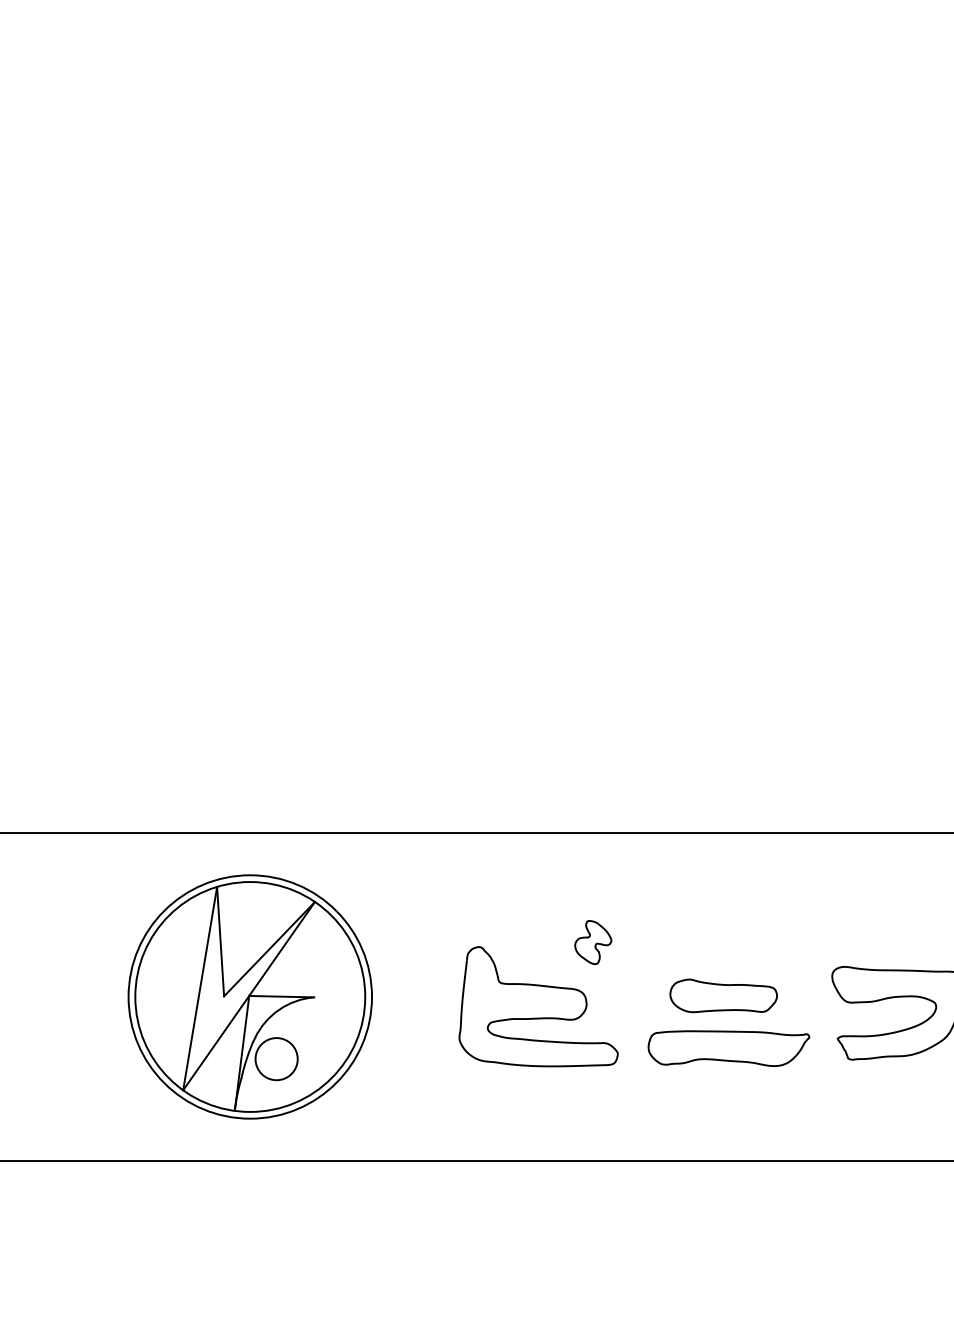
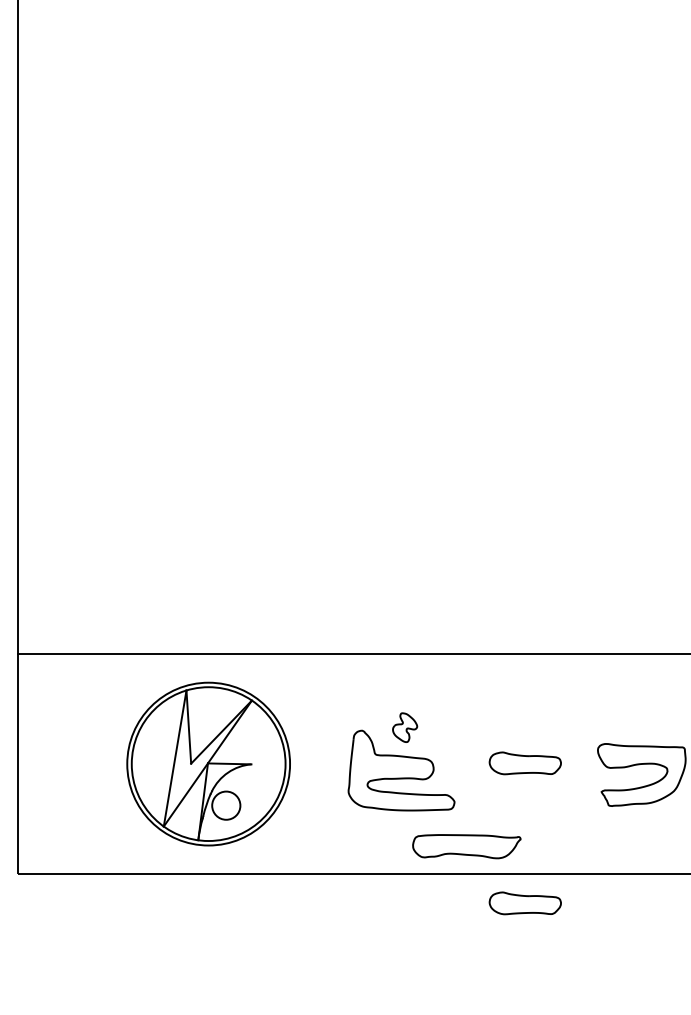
curve: (595, 943) -> (406, 728), moved
part: (728, 1048) -> (466, 846), moved
curve: (722, 1194) -> (524, 896), added

